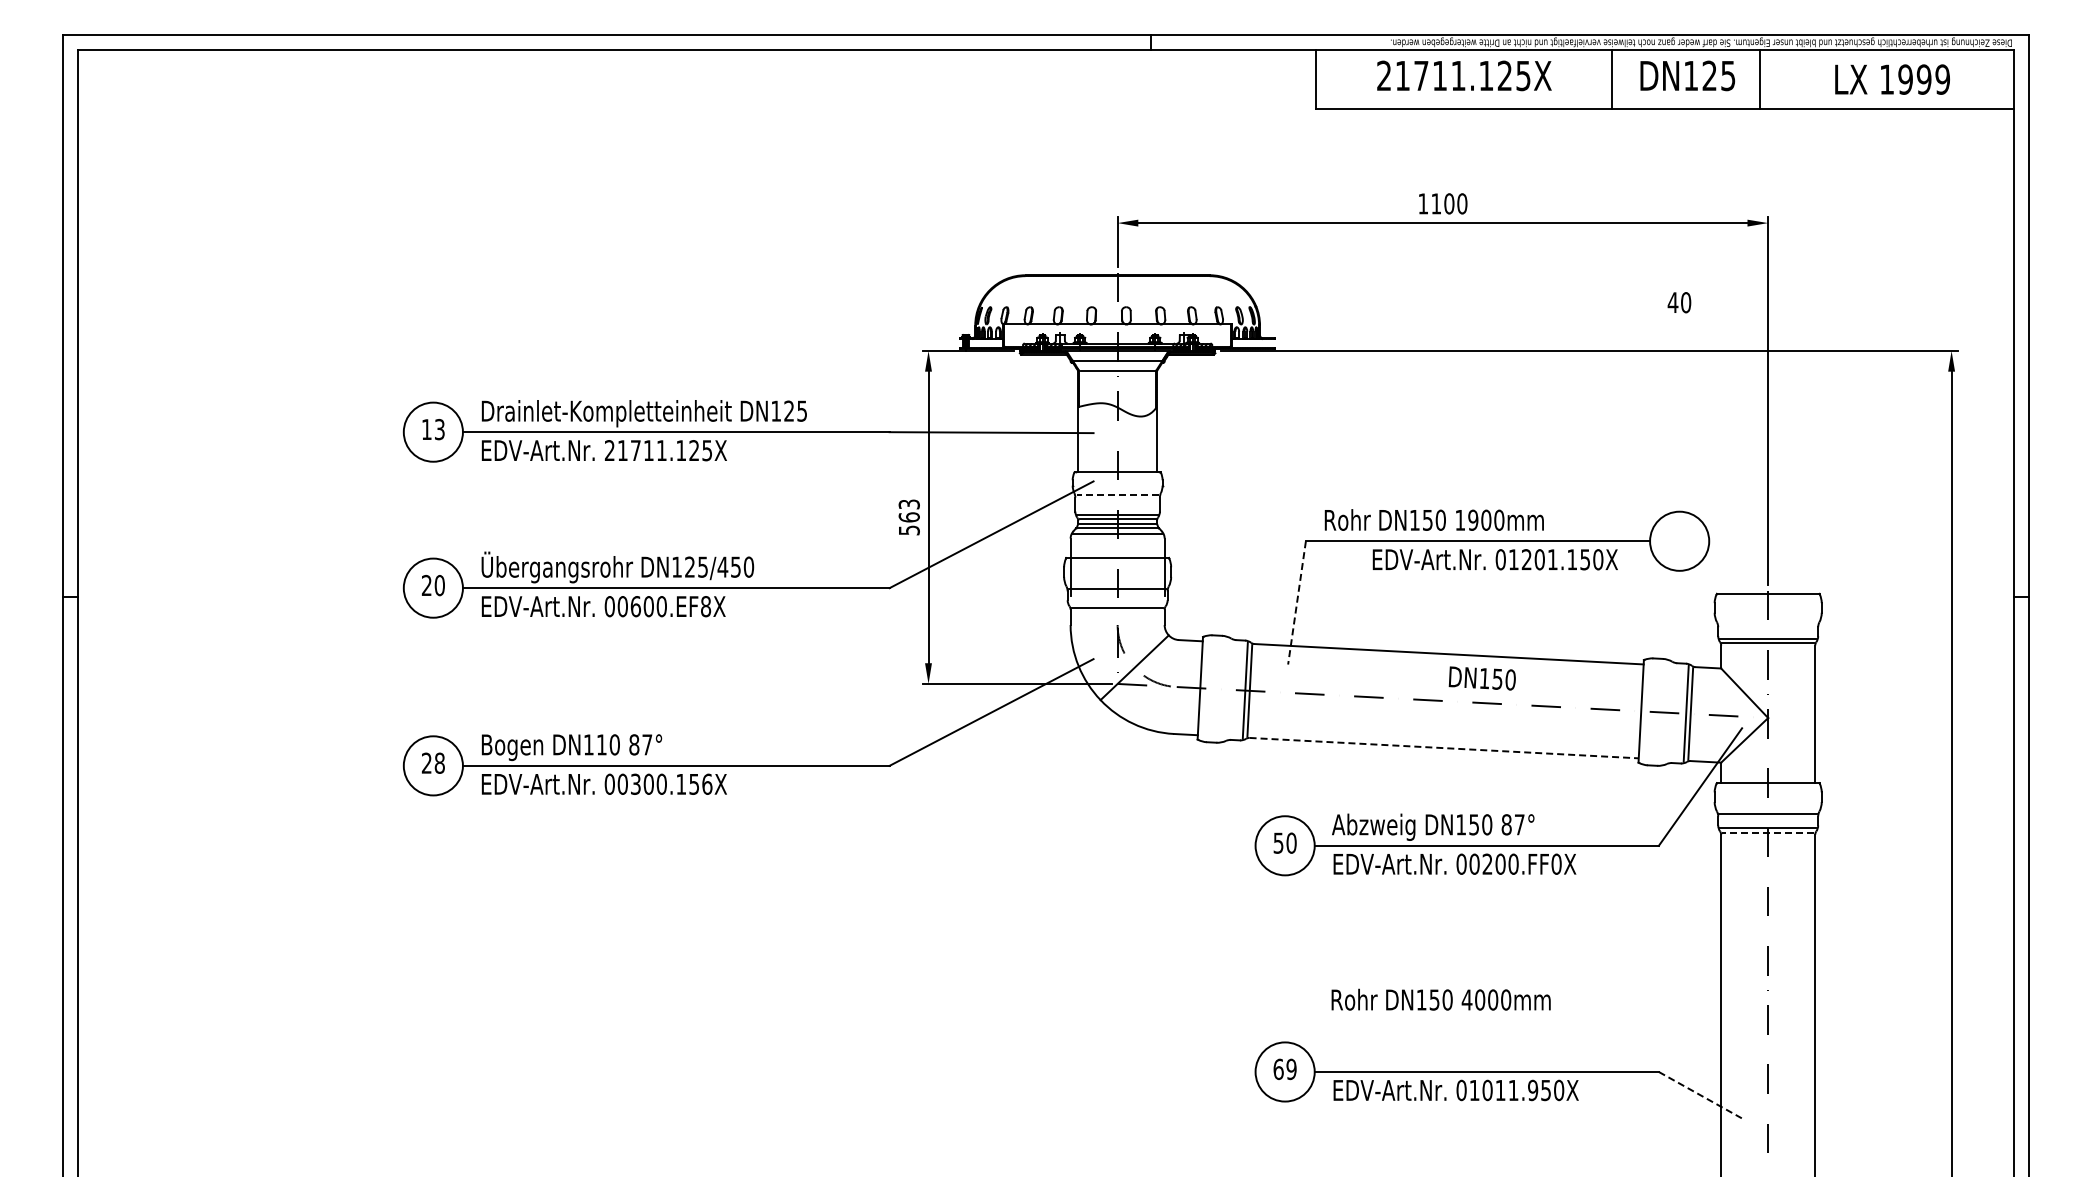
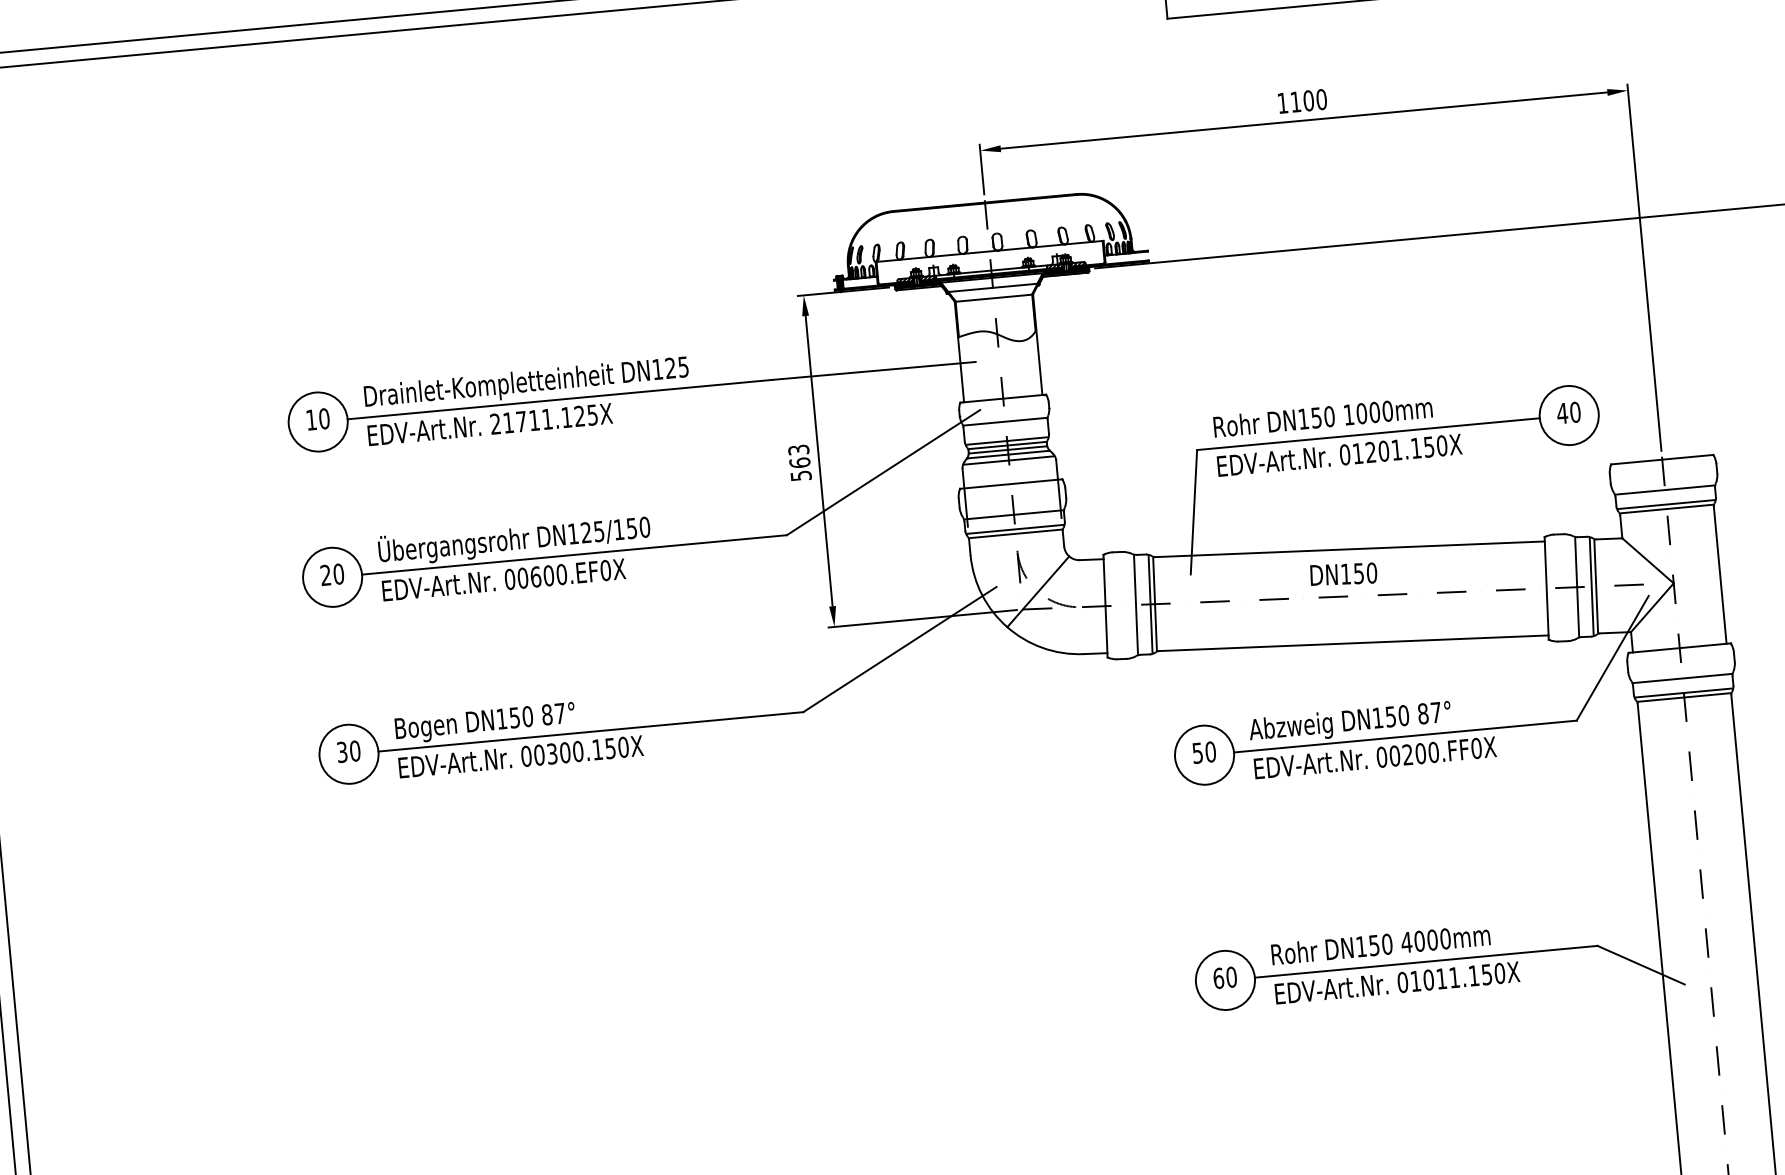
text: (1679, 302) -> (1568, 412), moved
text: (439, 429) -> (324, 418), 13 -> 10
line: (1117, 495) -> (1005, 421), dashed -> solid
text: (1473, 520) -> (1362, 413), 1900mm -> 1000mm
text: (1494, 559) -> (1338, 455), moved
text: (722, 566) -> (618, 529), DN125/450 -> DN125/150
line: (1117, 603) -> (1015, 529), added
line: (1296, 603) -> (1193, 512), dashed -> solid
text: (706, 606) -> (606, 570), 00600.EF8X -> 00600.EF0X
line: (1768, 624) -> (1665, 490), added
text: (1481, 678) -> (1342, 574), moved
line: (1230, 689) -> (1135, 604), added
line: (1671, 712) -> (1576, 586), added
text: (601, 744) -> (514, 717), DN110 -> DN150
line: (1444, 748) -> (1354, 643), dashed -> solid
text: (433, 763) -> (348, 751), 28 -> 30
text: (707, 783) -> (623, 746), 00300.156X -> 00300.150X
line: (1768, 832) -> (1684, 697), dashed -> solid
text: (1440, 999) -> (1380, 944), moved
text: (1291, 1069) -> (1231, 977), 69 -> 60
text: (1533, 1090) -> (1474, 975), 01011.950X -> 01011.150X
line: (1700, 1095) -> (1641, 965), dashed -> solid

